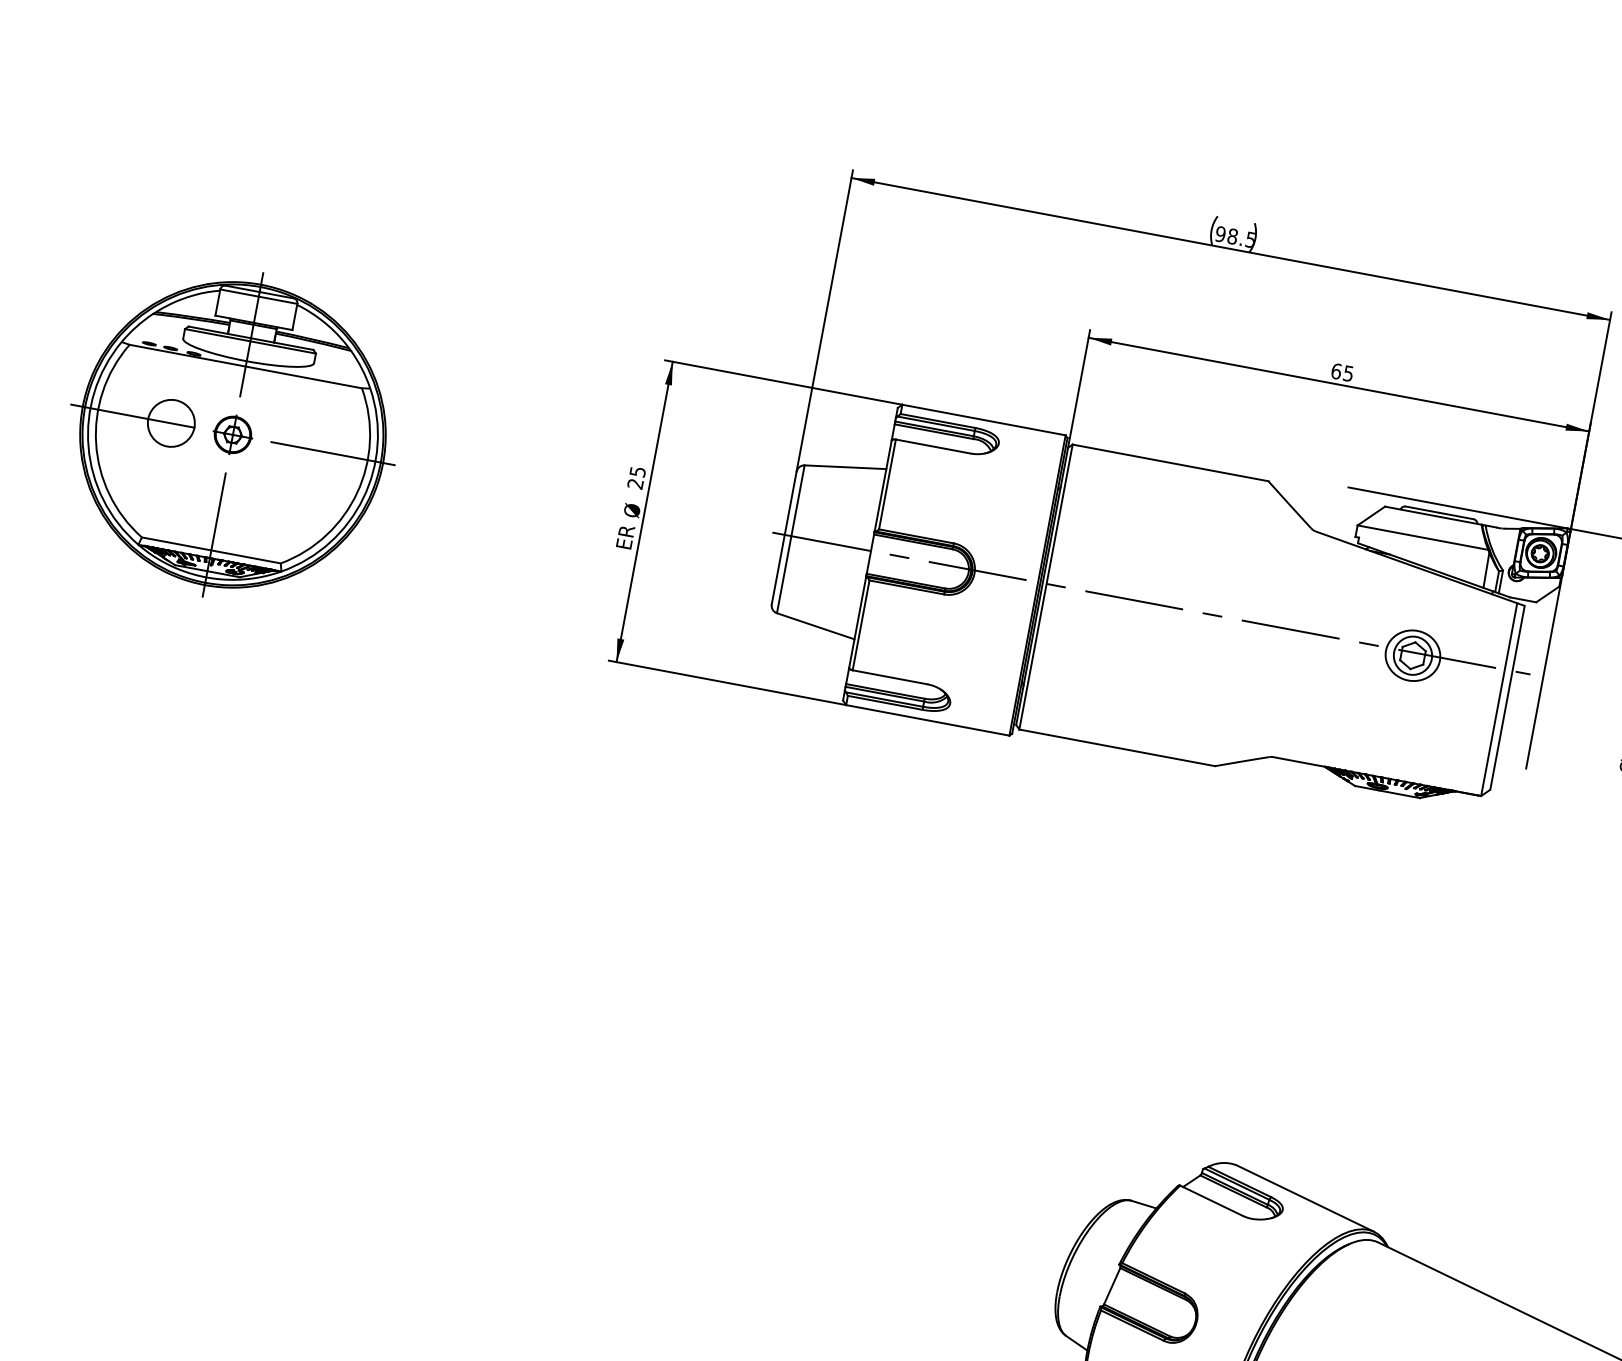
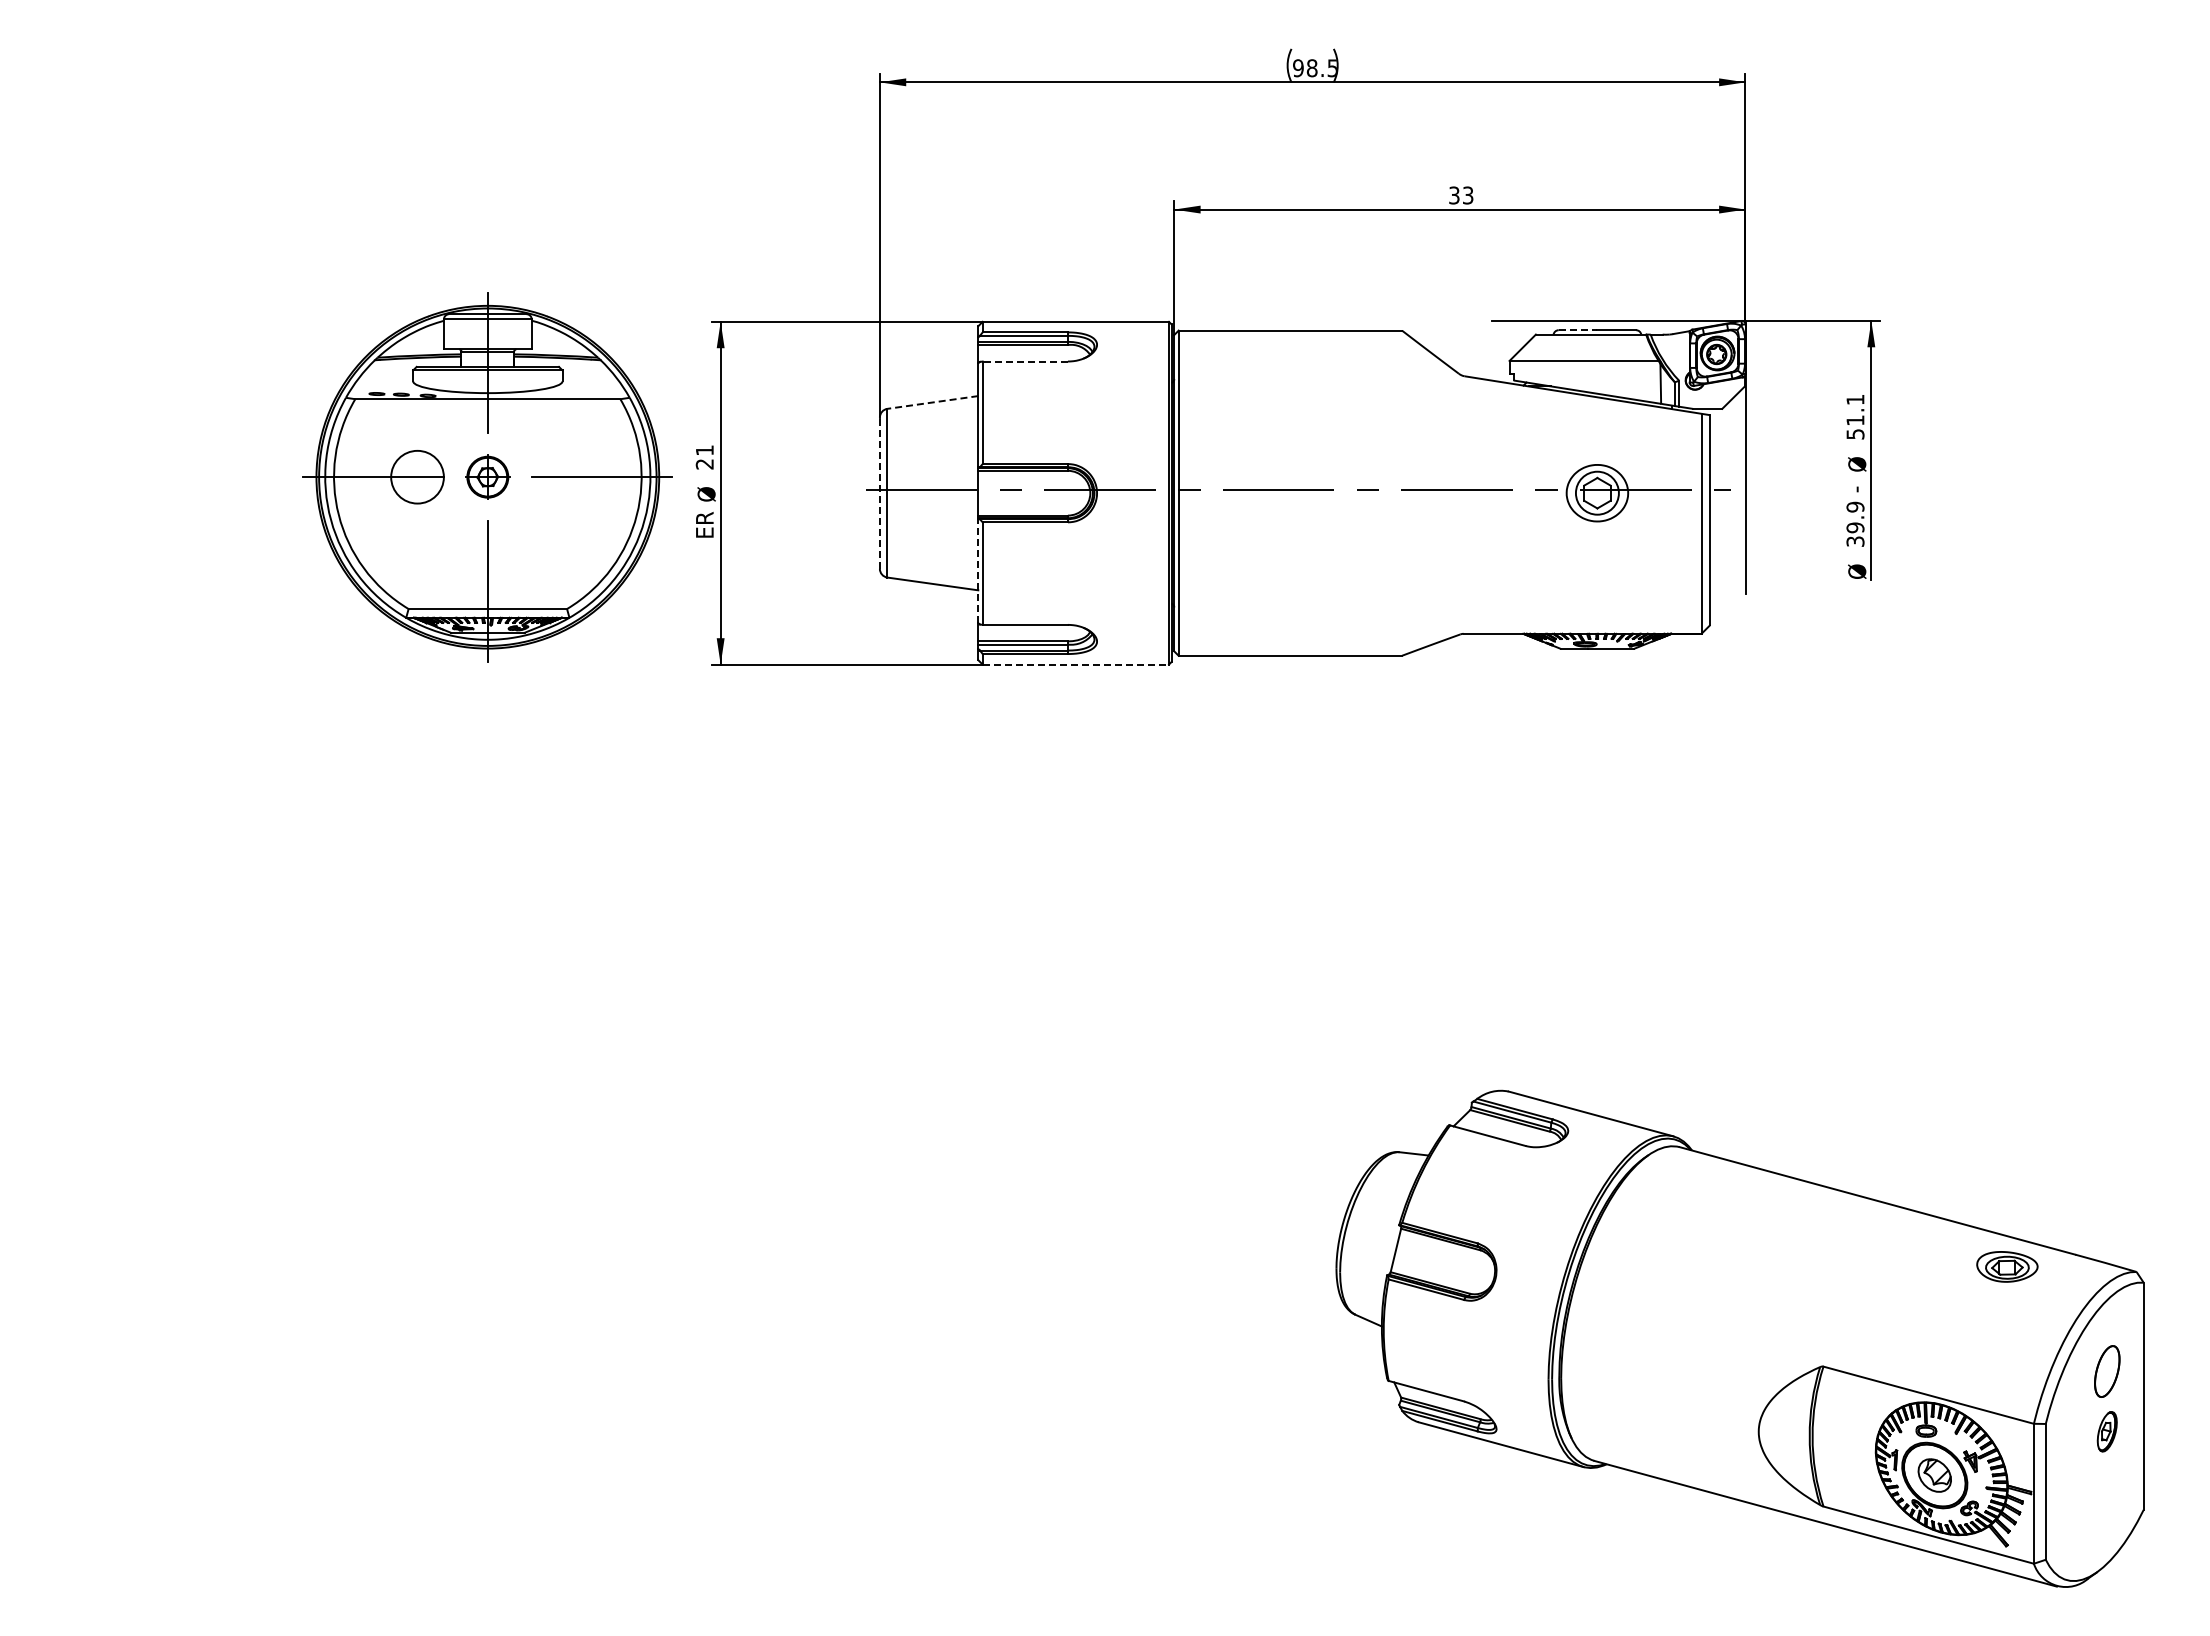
text: (1342, 372) -> (1461, 195), 65 -> 33
part: (232, 435) -> (487, 477), moved
line: (933, 446) -> (1025, 361), solid -> dashed
line: (845, 467) -> (932, 402), solid -> dashed
text: (637, 471) -> (704, 450), 25 -> 21
line: (1423, 510) -> (1578, 330), solid -> dashed
line: (783, 538) -> (879, 493), solid -> dashed
line: (857, 621) -> (978, 570), solid -> dashed
line: (928, 720) -> (1076, 664), solid -> dashed

